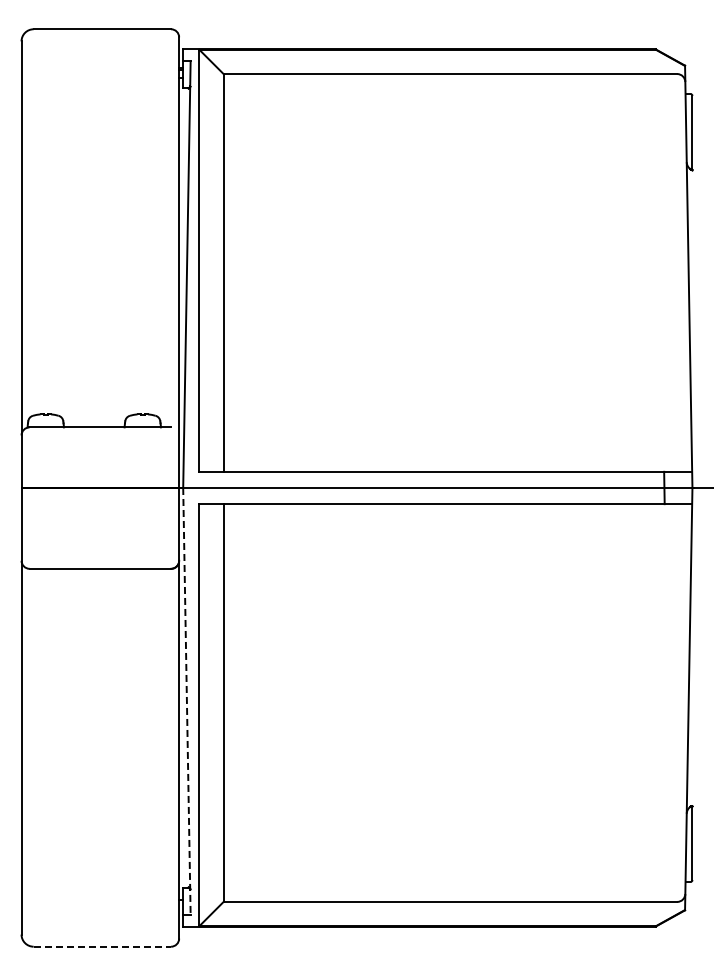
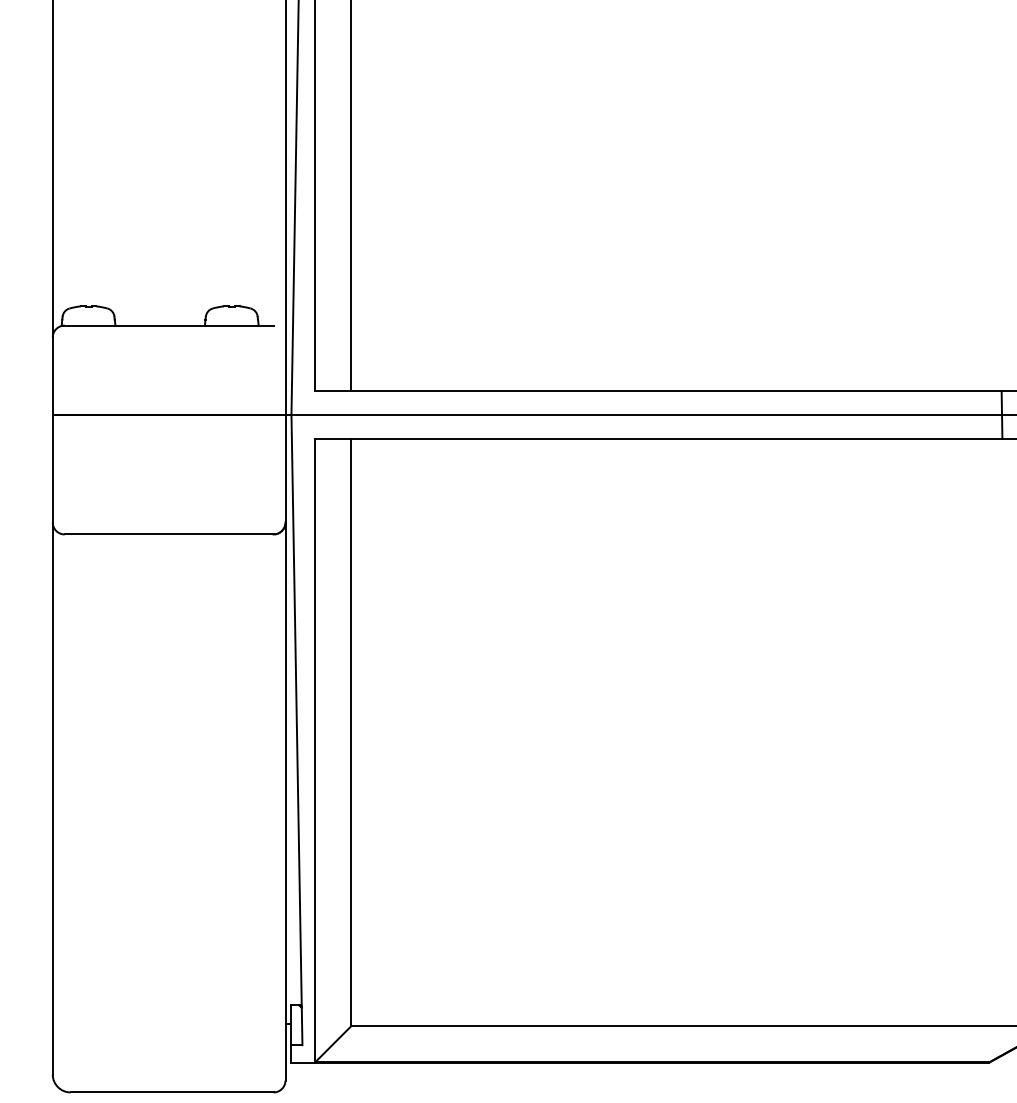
line: (186, 701) -> (296, 730), dashed -> solid
line: (102, 946) -> (172, 1092), dashed -> solid

